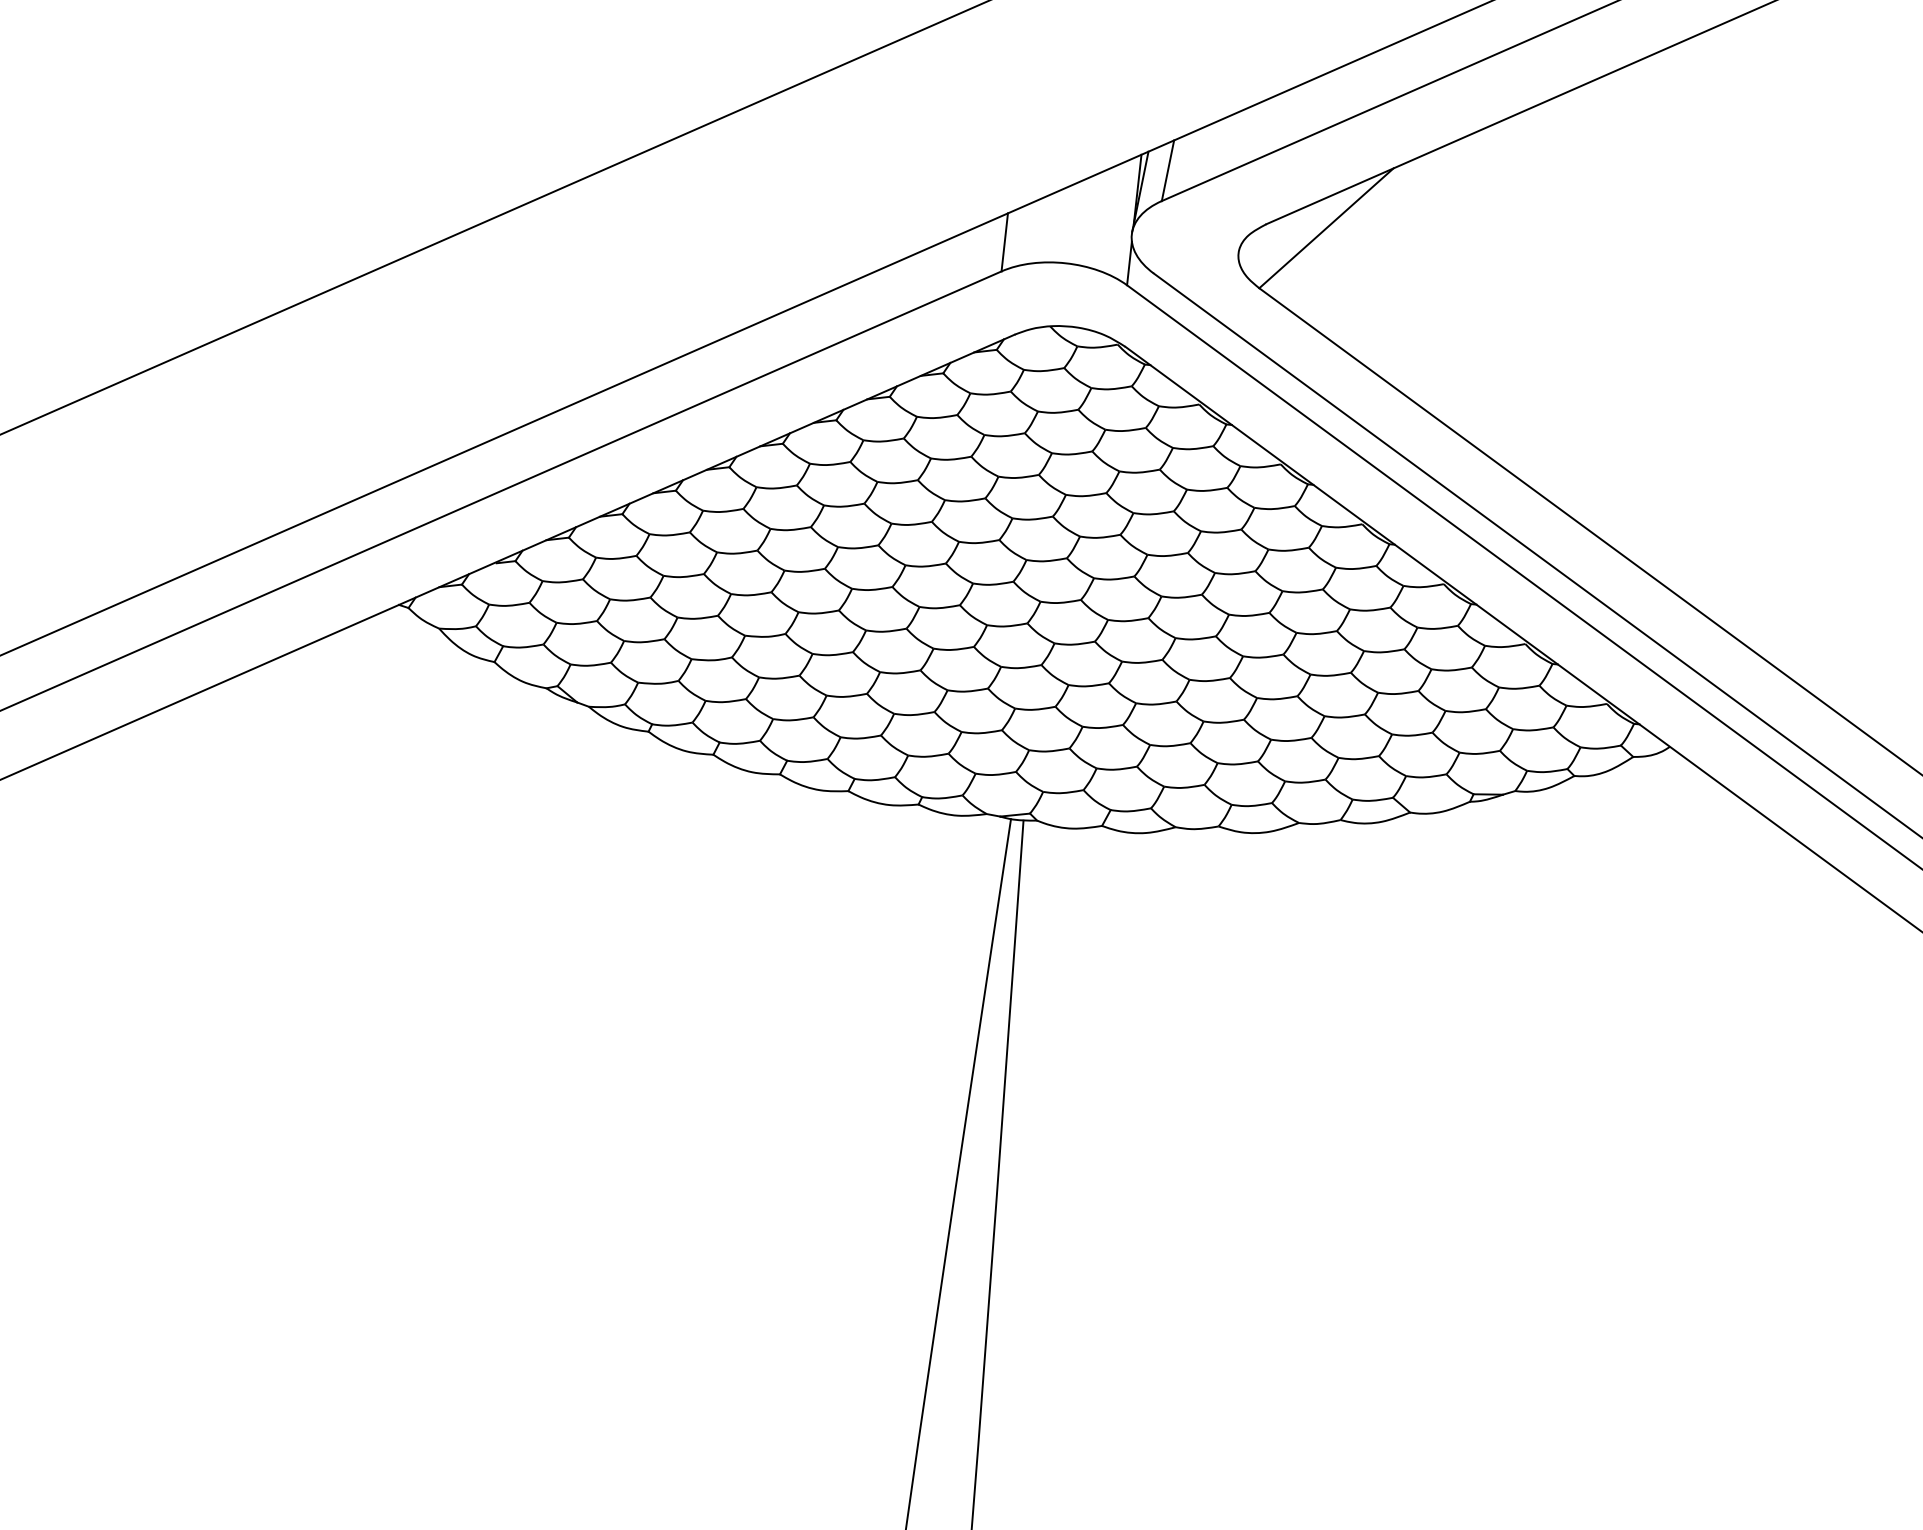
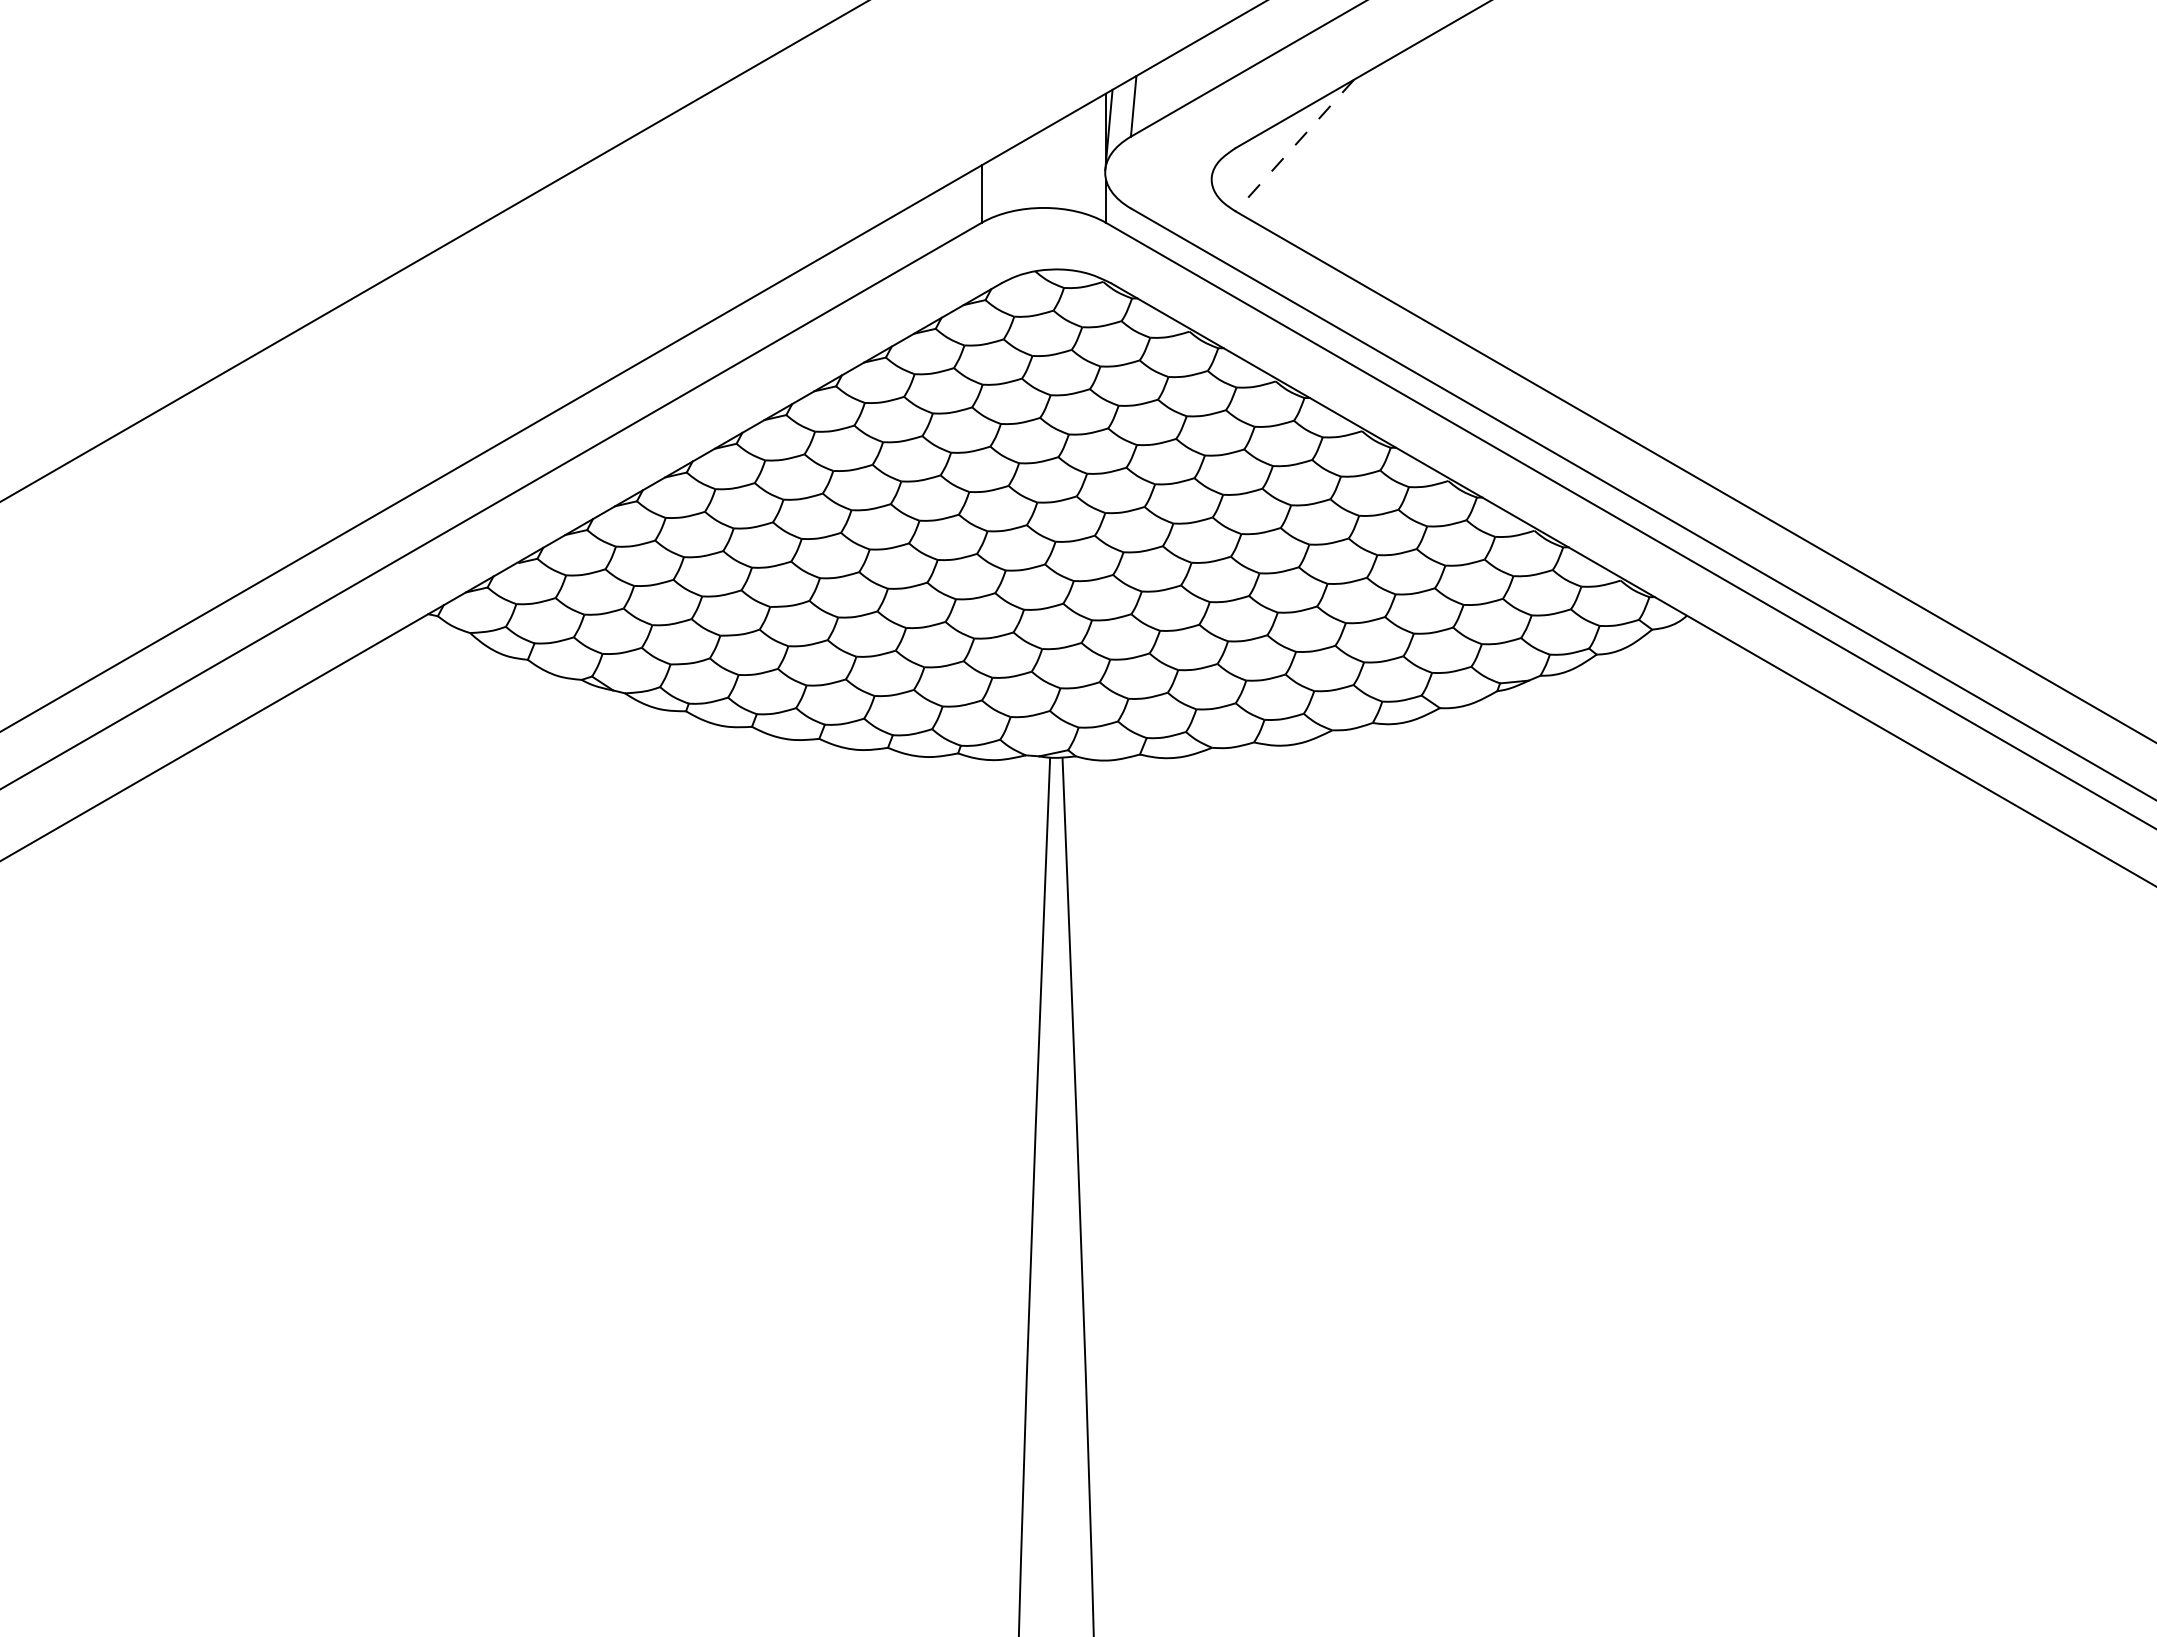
line: (1326, 228) -> (1294, 145), solid -> dashed

